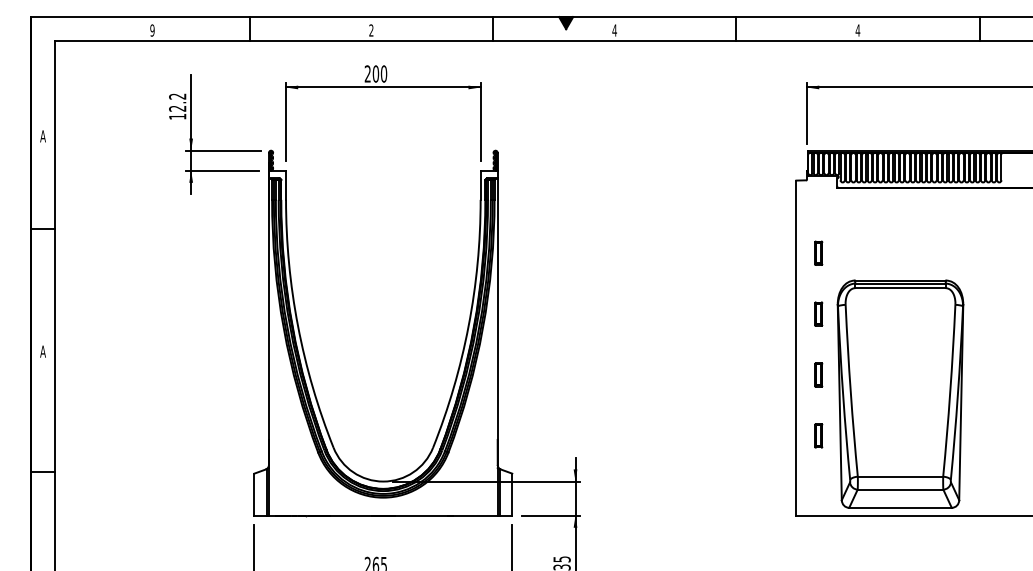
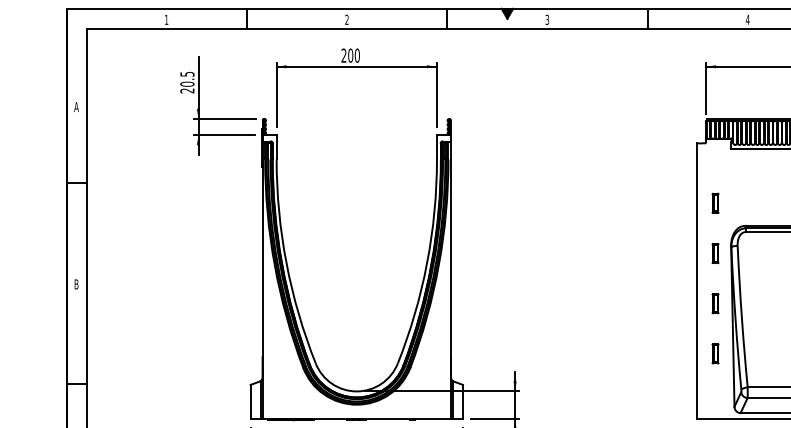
text: (152, 30) -> (166, 19), 9 -> 1
text: (614, 30) -> (547, 19), 4 -> 3
text: (177, 106) -> (187, 82), 12.2 -> 20.5
text: (42, 351) -> (76, 284), A -> B

